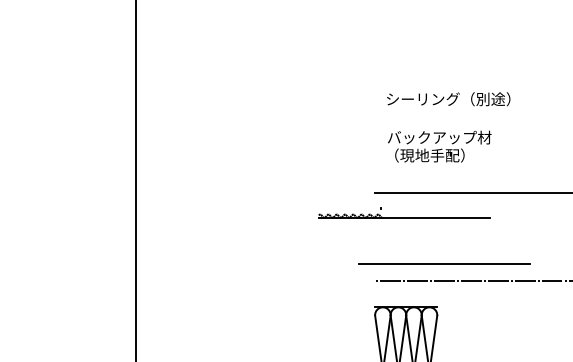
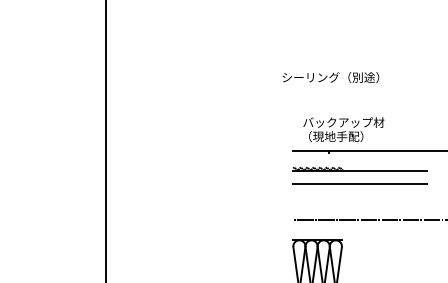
text: (448, 99) -> (330, 77), moved
text: (439, 146) -> (343, 129), moved
part: (403, 216) -> (359, 169), moved
line: (443, 264) -> (359, 183), moved

